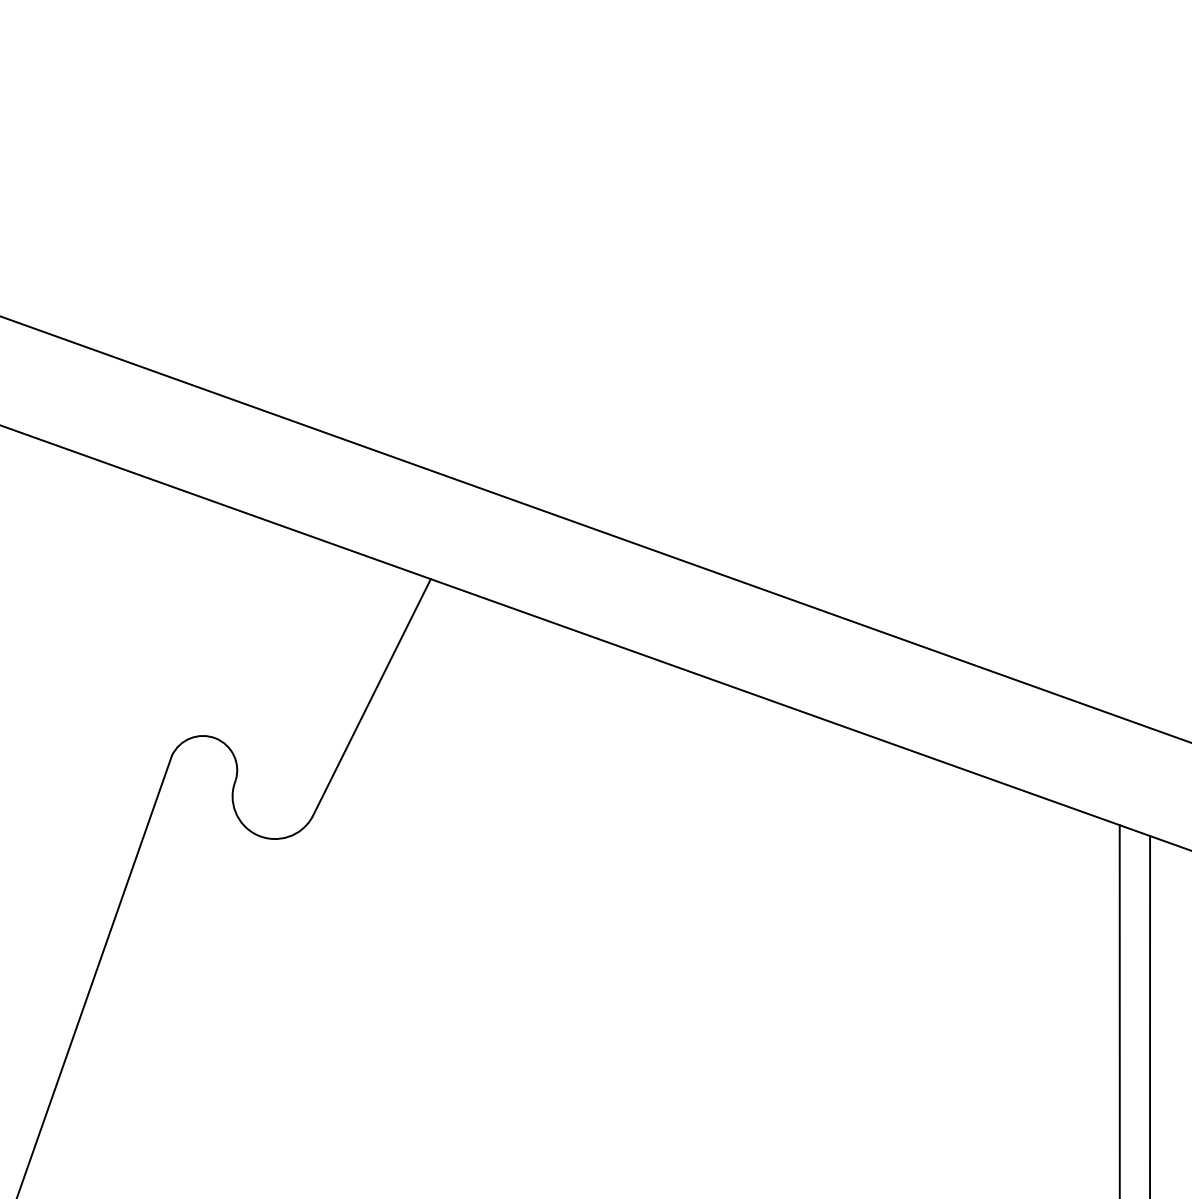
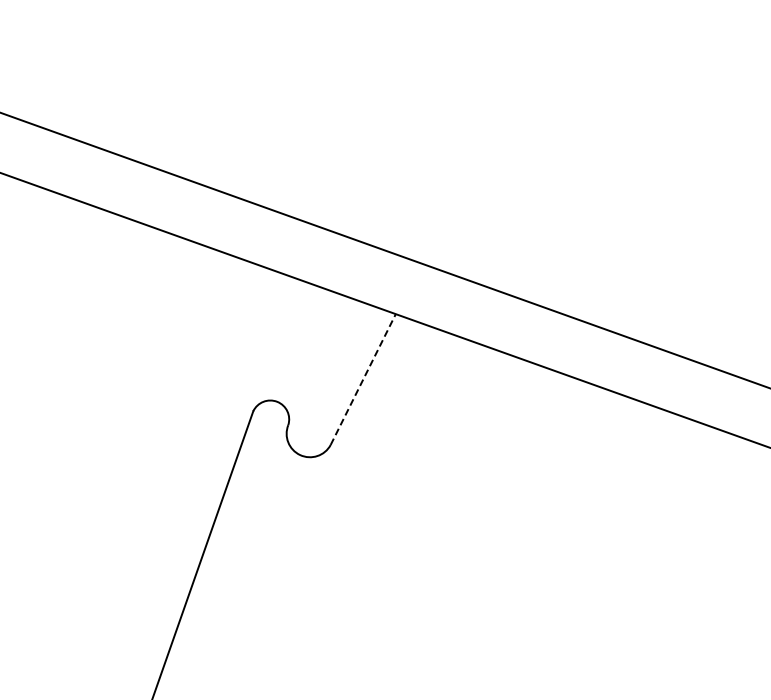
line: (372, 697) -> (363, 379), solid -> dashed

